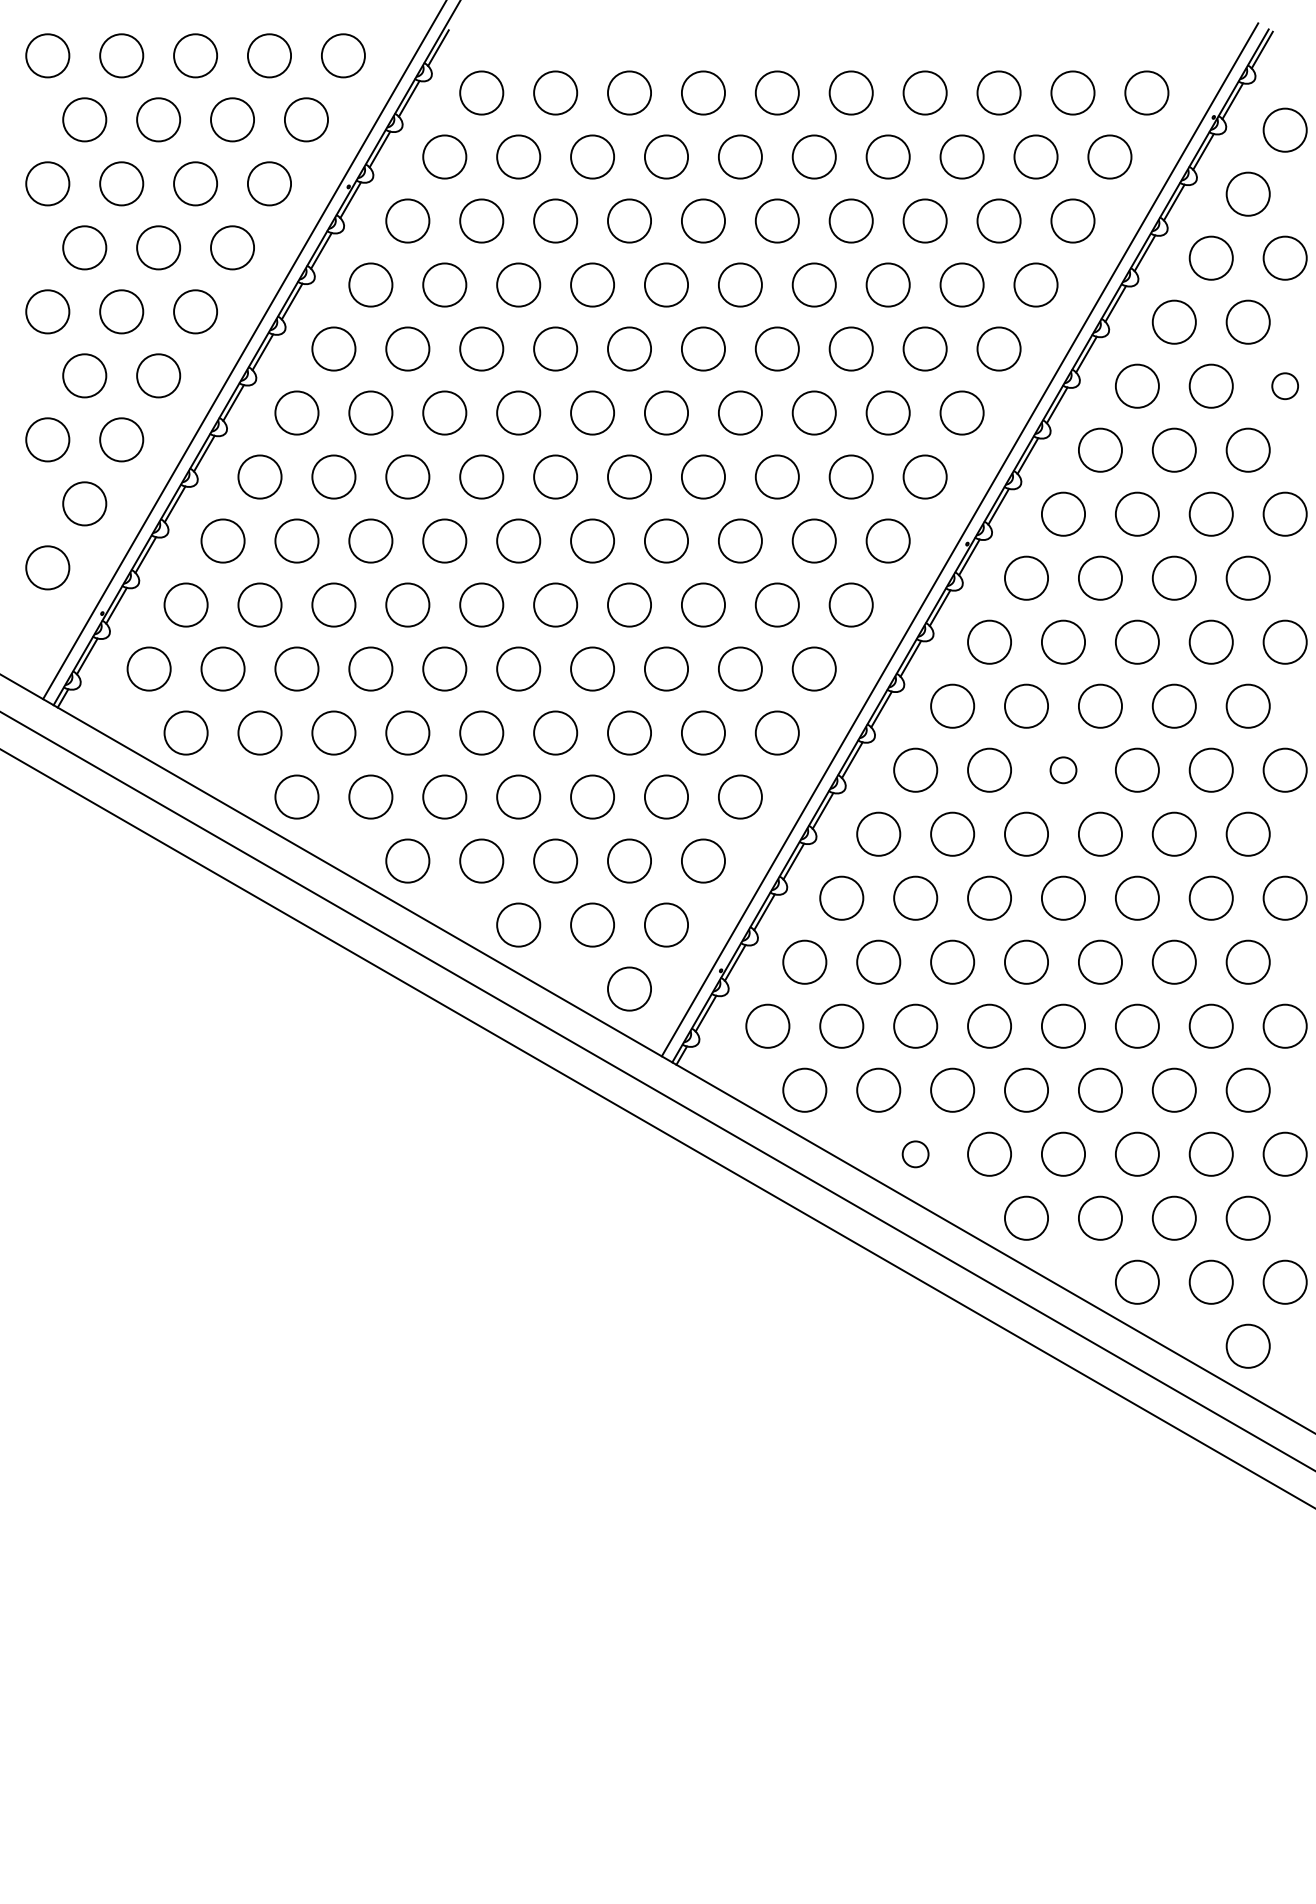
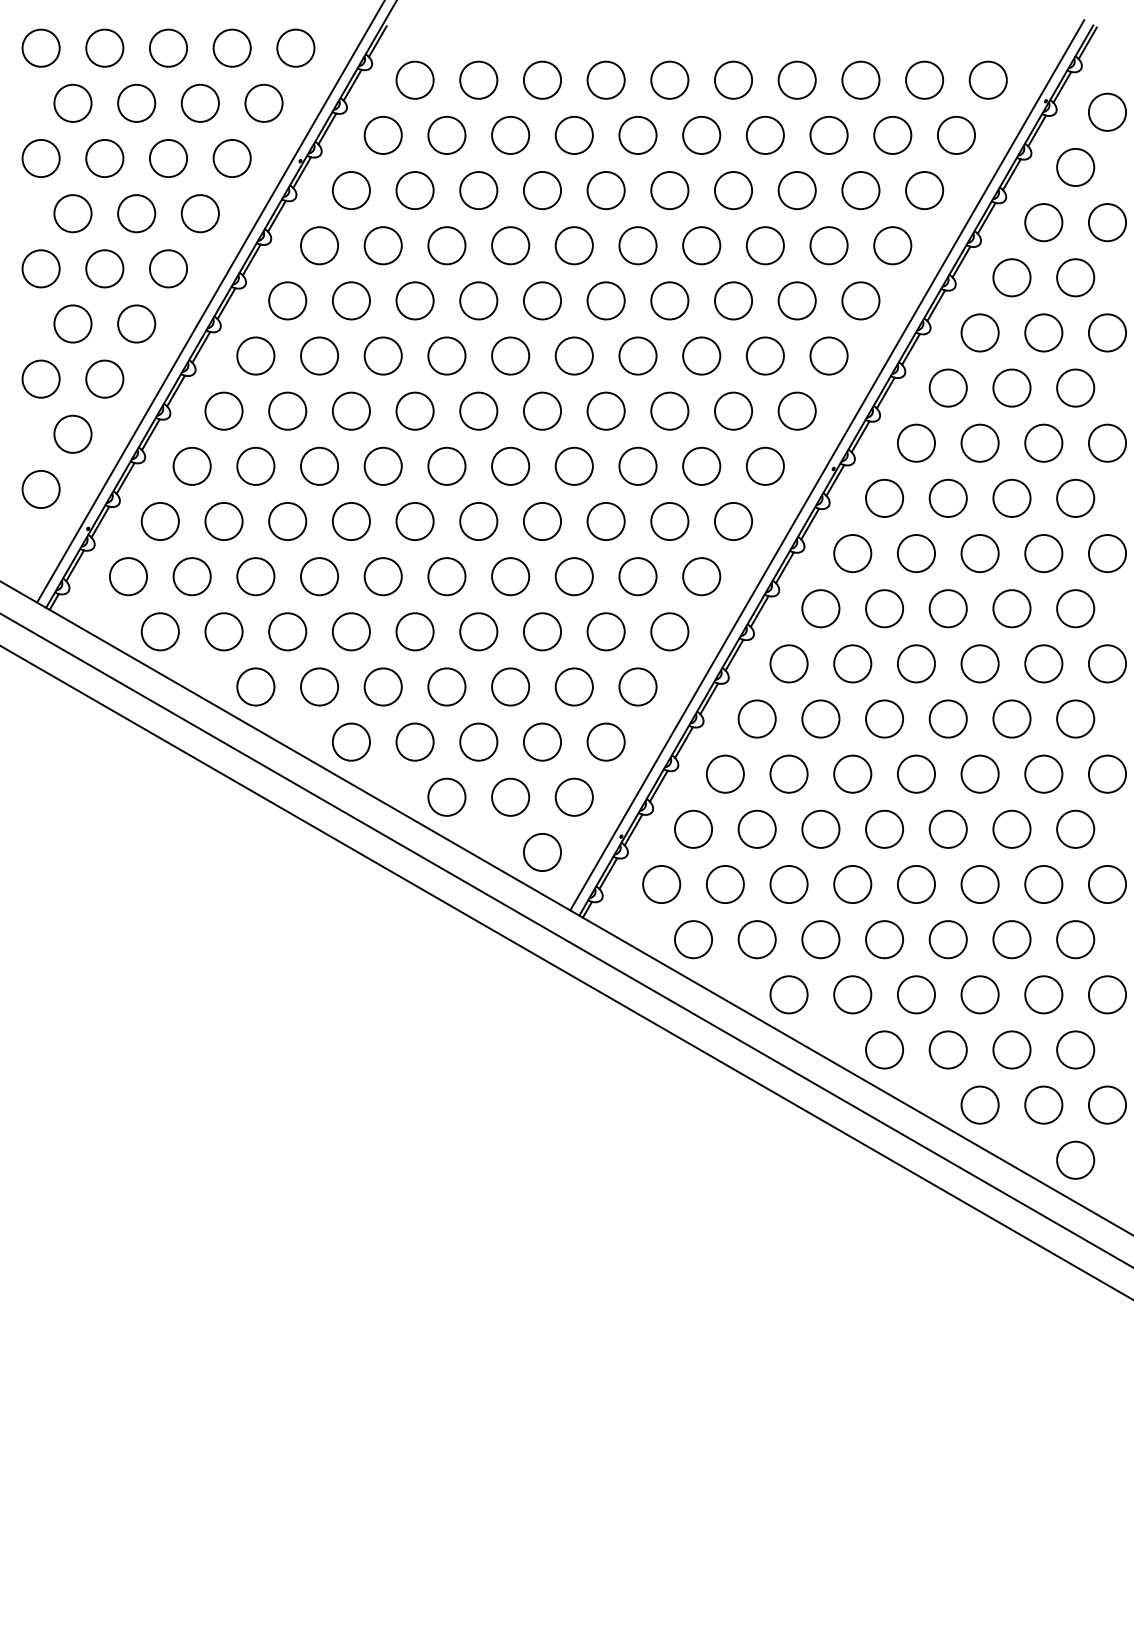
circle: (1285, 385) -> (1107, 332), size x1.67
circle: (1063, 769) -> (916, 663), size x1.67
circle: (915, 1153) -> (788, 994), size x1.67

